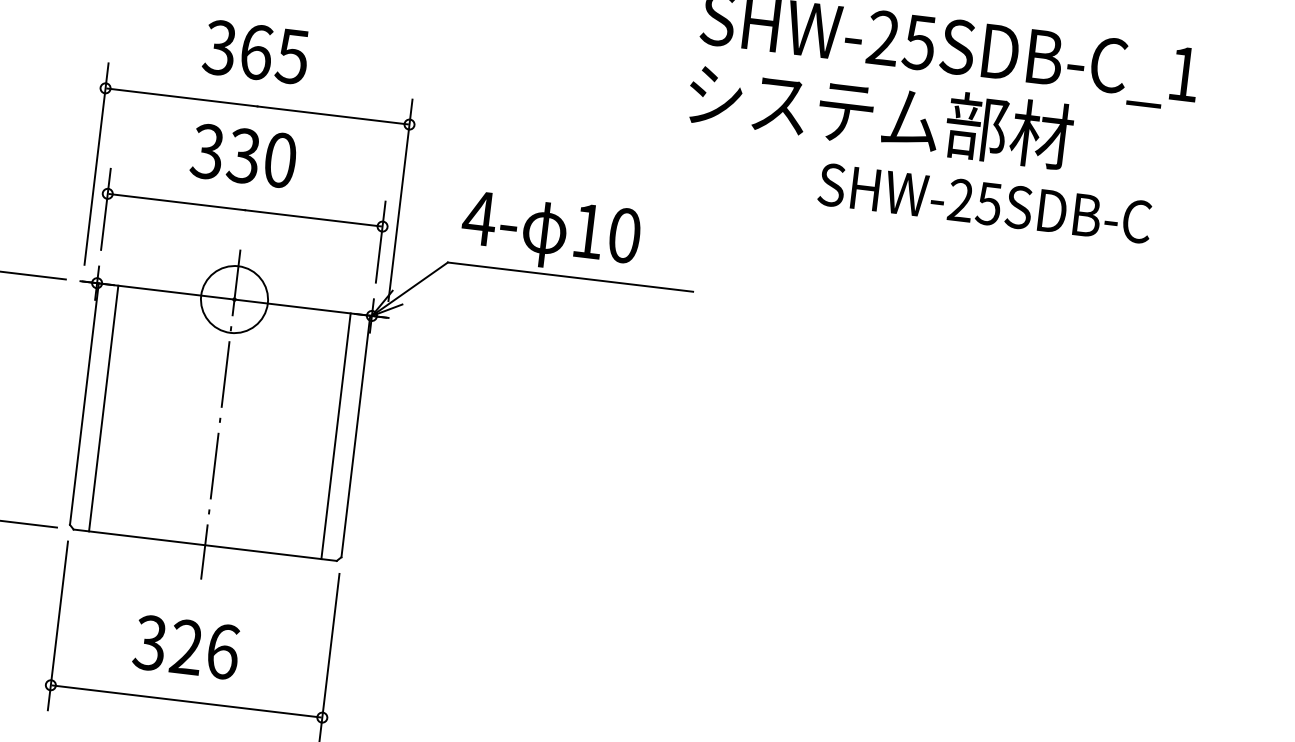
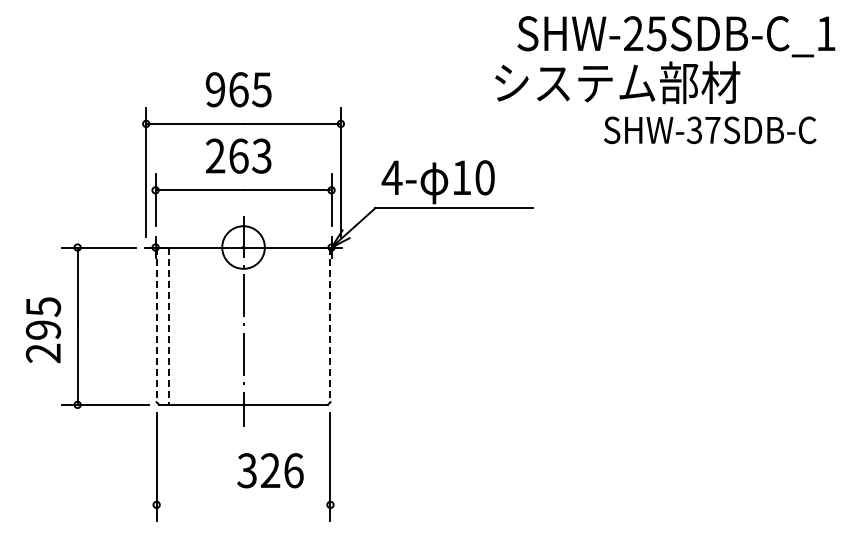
text: (218, 47) -> (214, 89), 365 -> 965
text: (880, 115) -> (617, 82), moved
text: (243, 154) -> (238, 155), 330 -> 263
text: (974, 202) -> (703, 130), SHW-25SDB-C -> SHW-37SDB-C
line: (84, 405) -> (156, 325), solid -> dashed
line: (104, 409) -> (169, 326), solid -> dashed
line: (335, 435) -> (317, 325), removed
line: (355, 437) -> (330, 325), solid -> dashed
text: (186, 646) -> (270, 470), moved
line: (186, 700) -> (243, 504), removed

